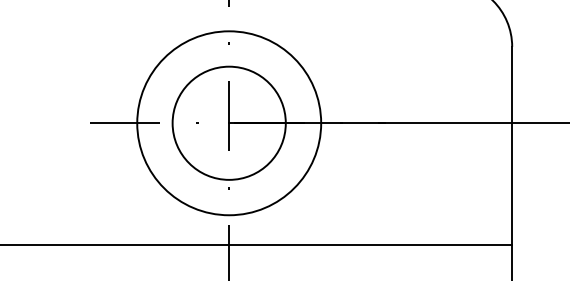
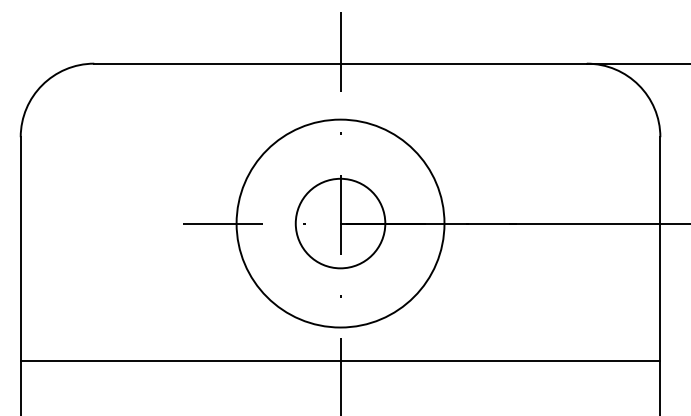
circle: (229, 123) -> (340, 223), size x0.7

